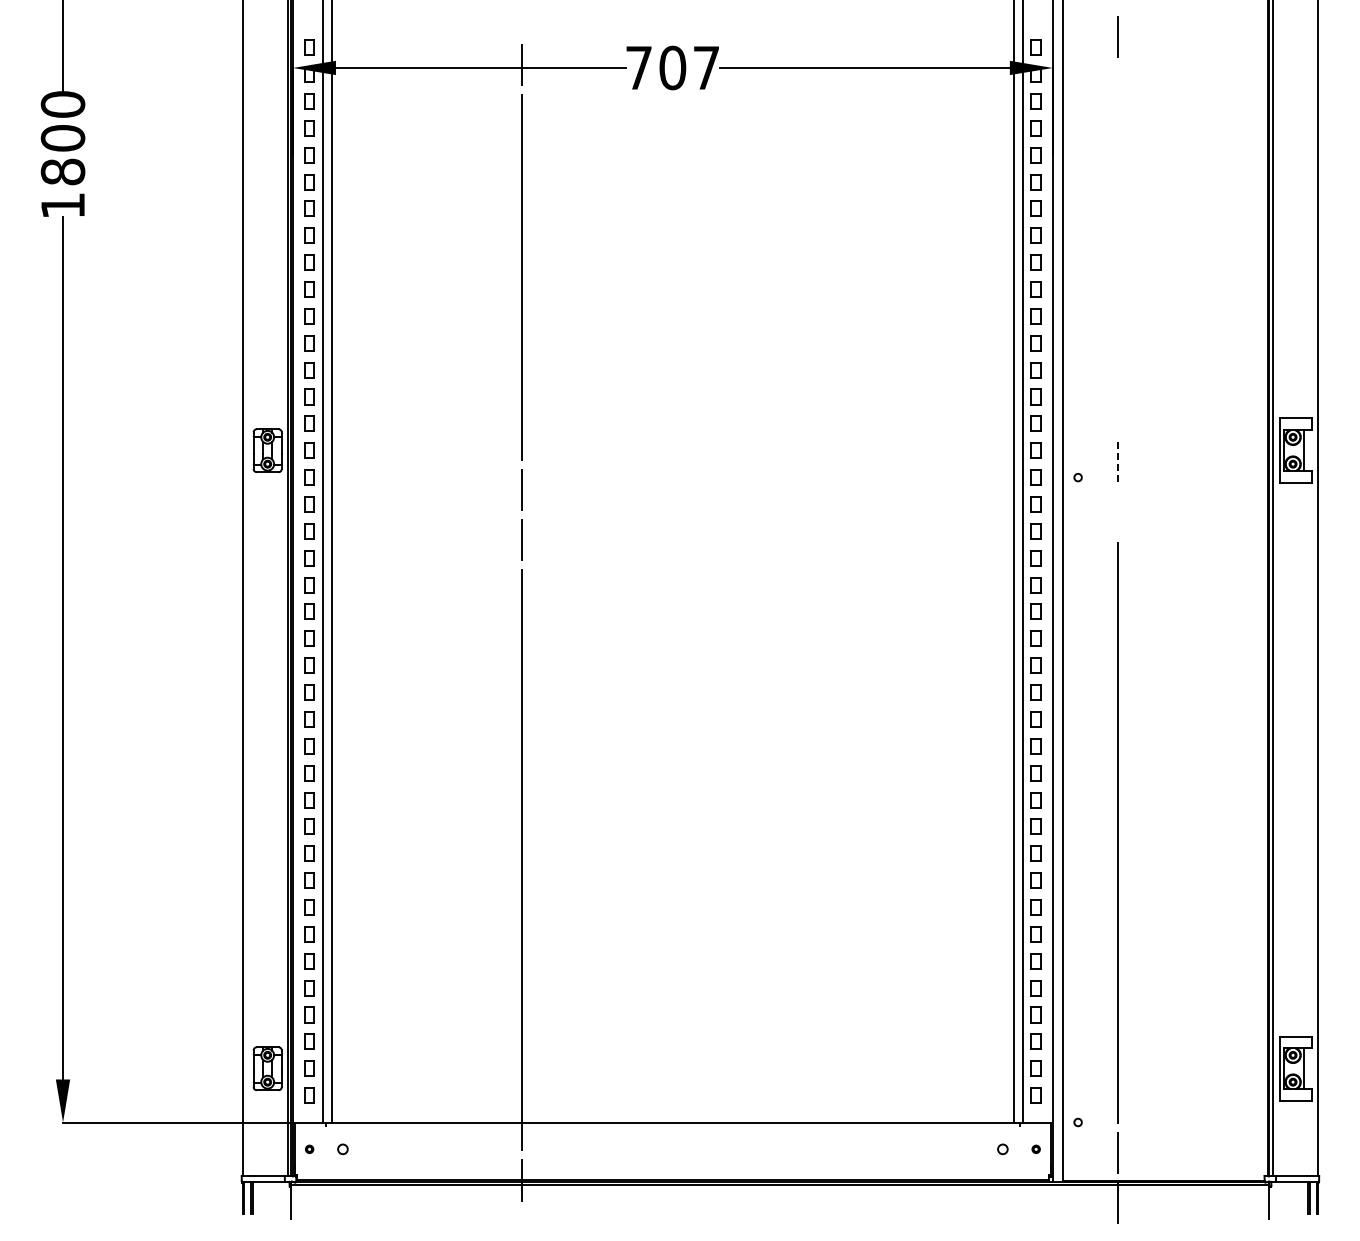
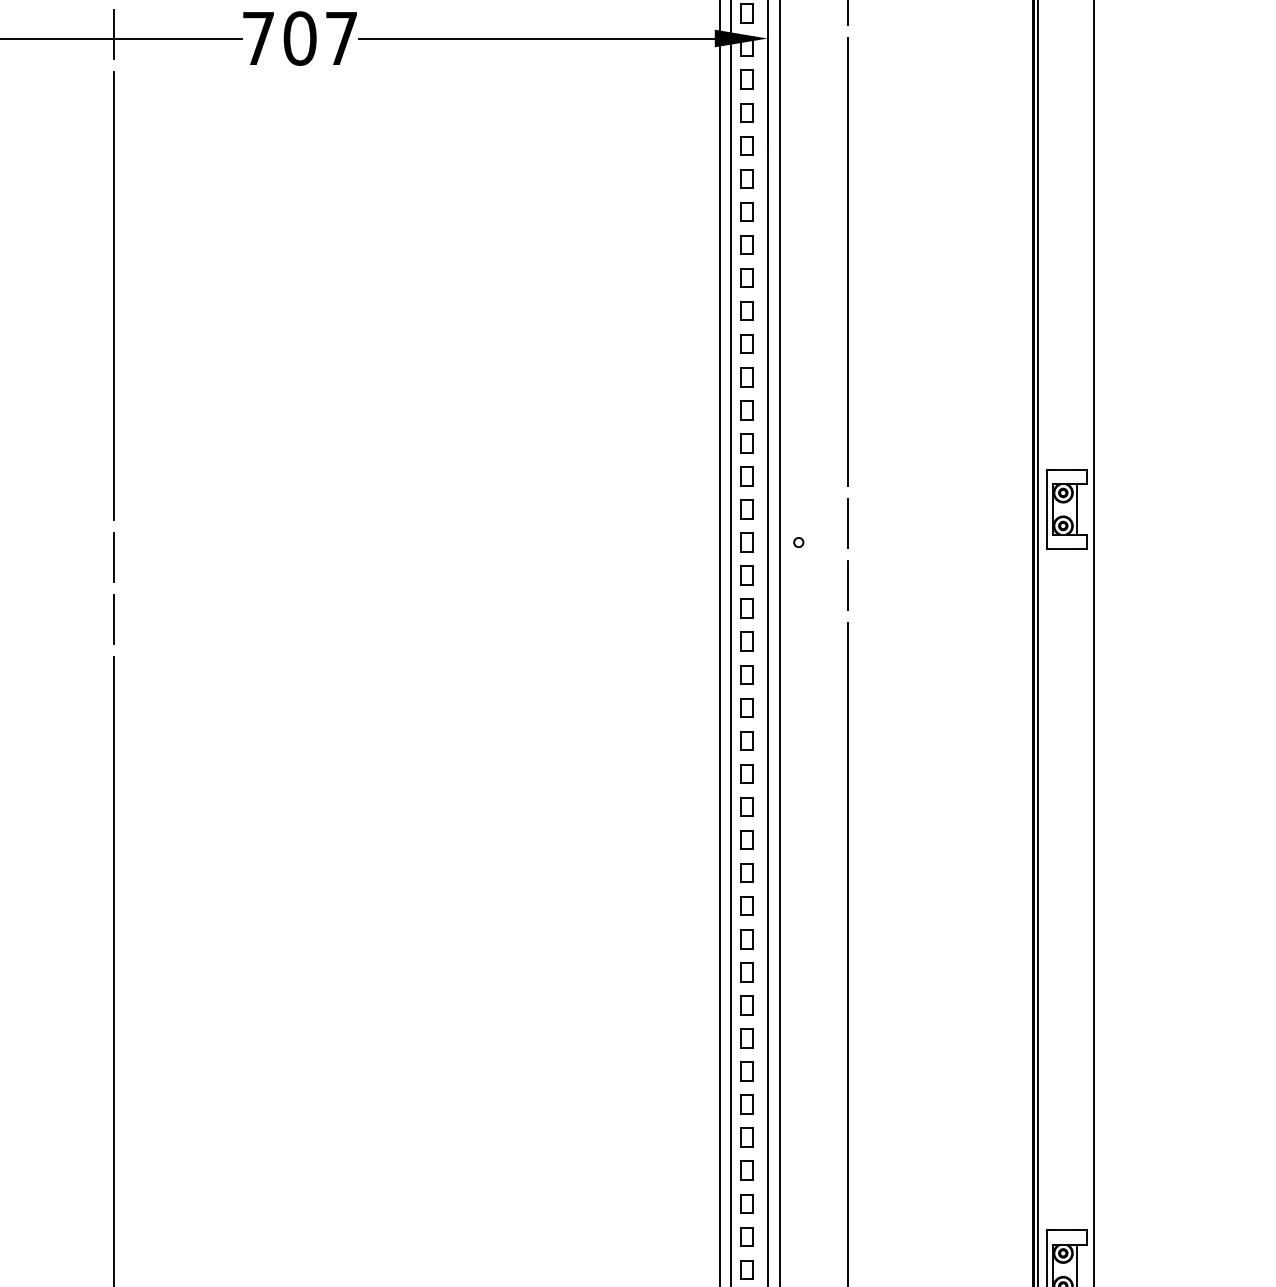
line: (1117, 249) -> (847, 261), added
line: (1117, 462) -> (847, 523), dashed -> solid
line: (1117, 512) -> (847, 585), added

